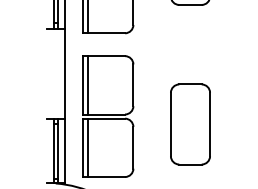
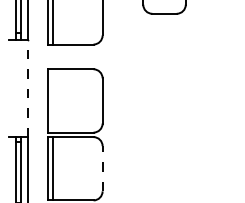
line: (64, 74) -> (27, 89), solid -> dashed
line: (87, 85) -> (52, 101), removed
part: (190, 124) -> (164, 143), removed
line: (133, 147) -> (102, 168), solid -> dashed

